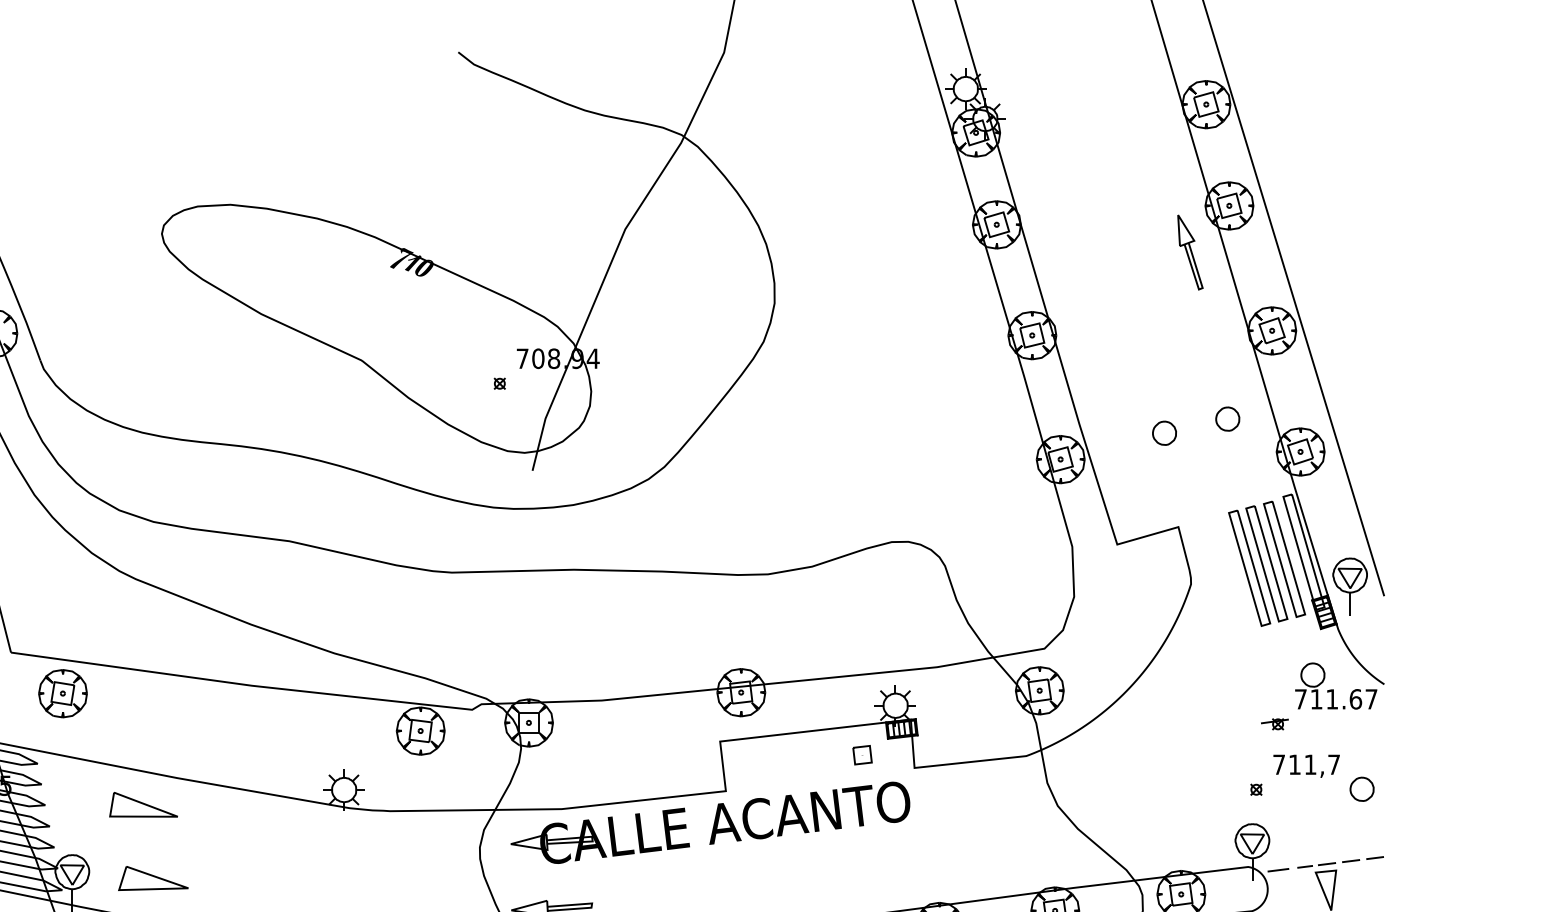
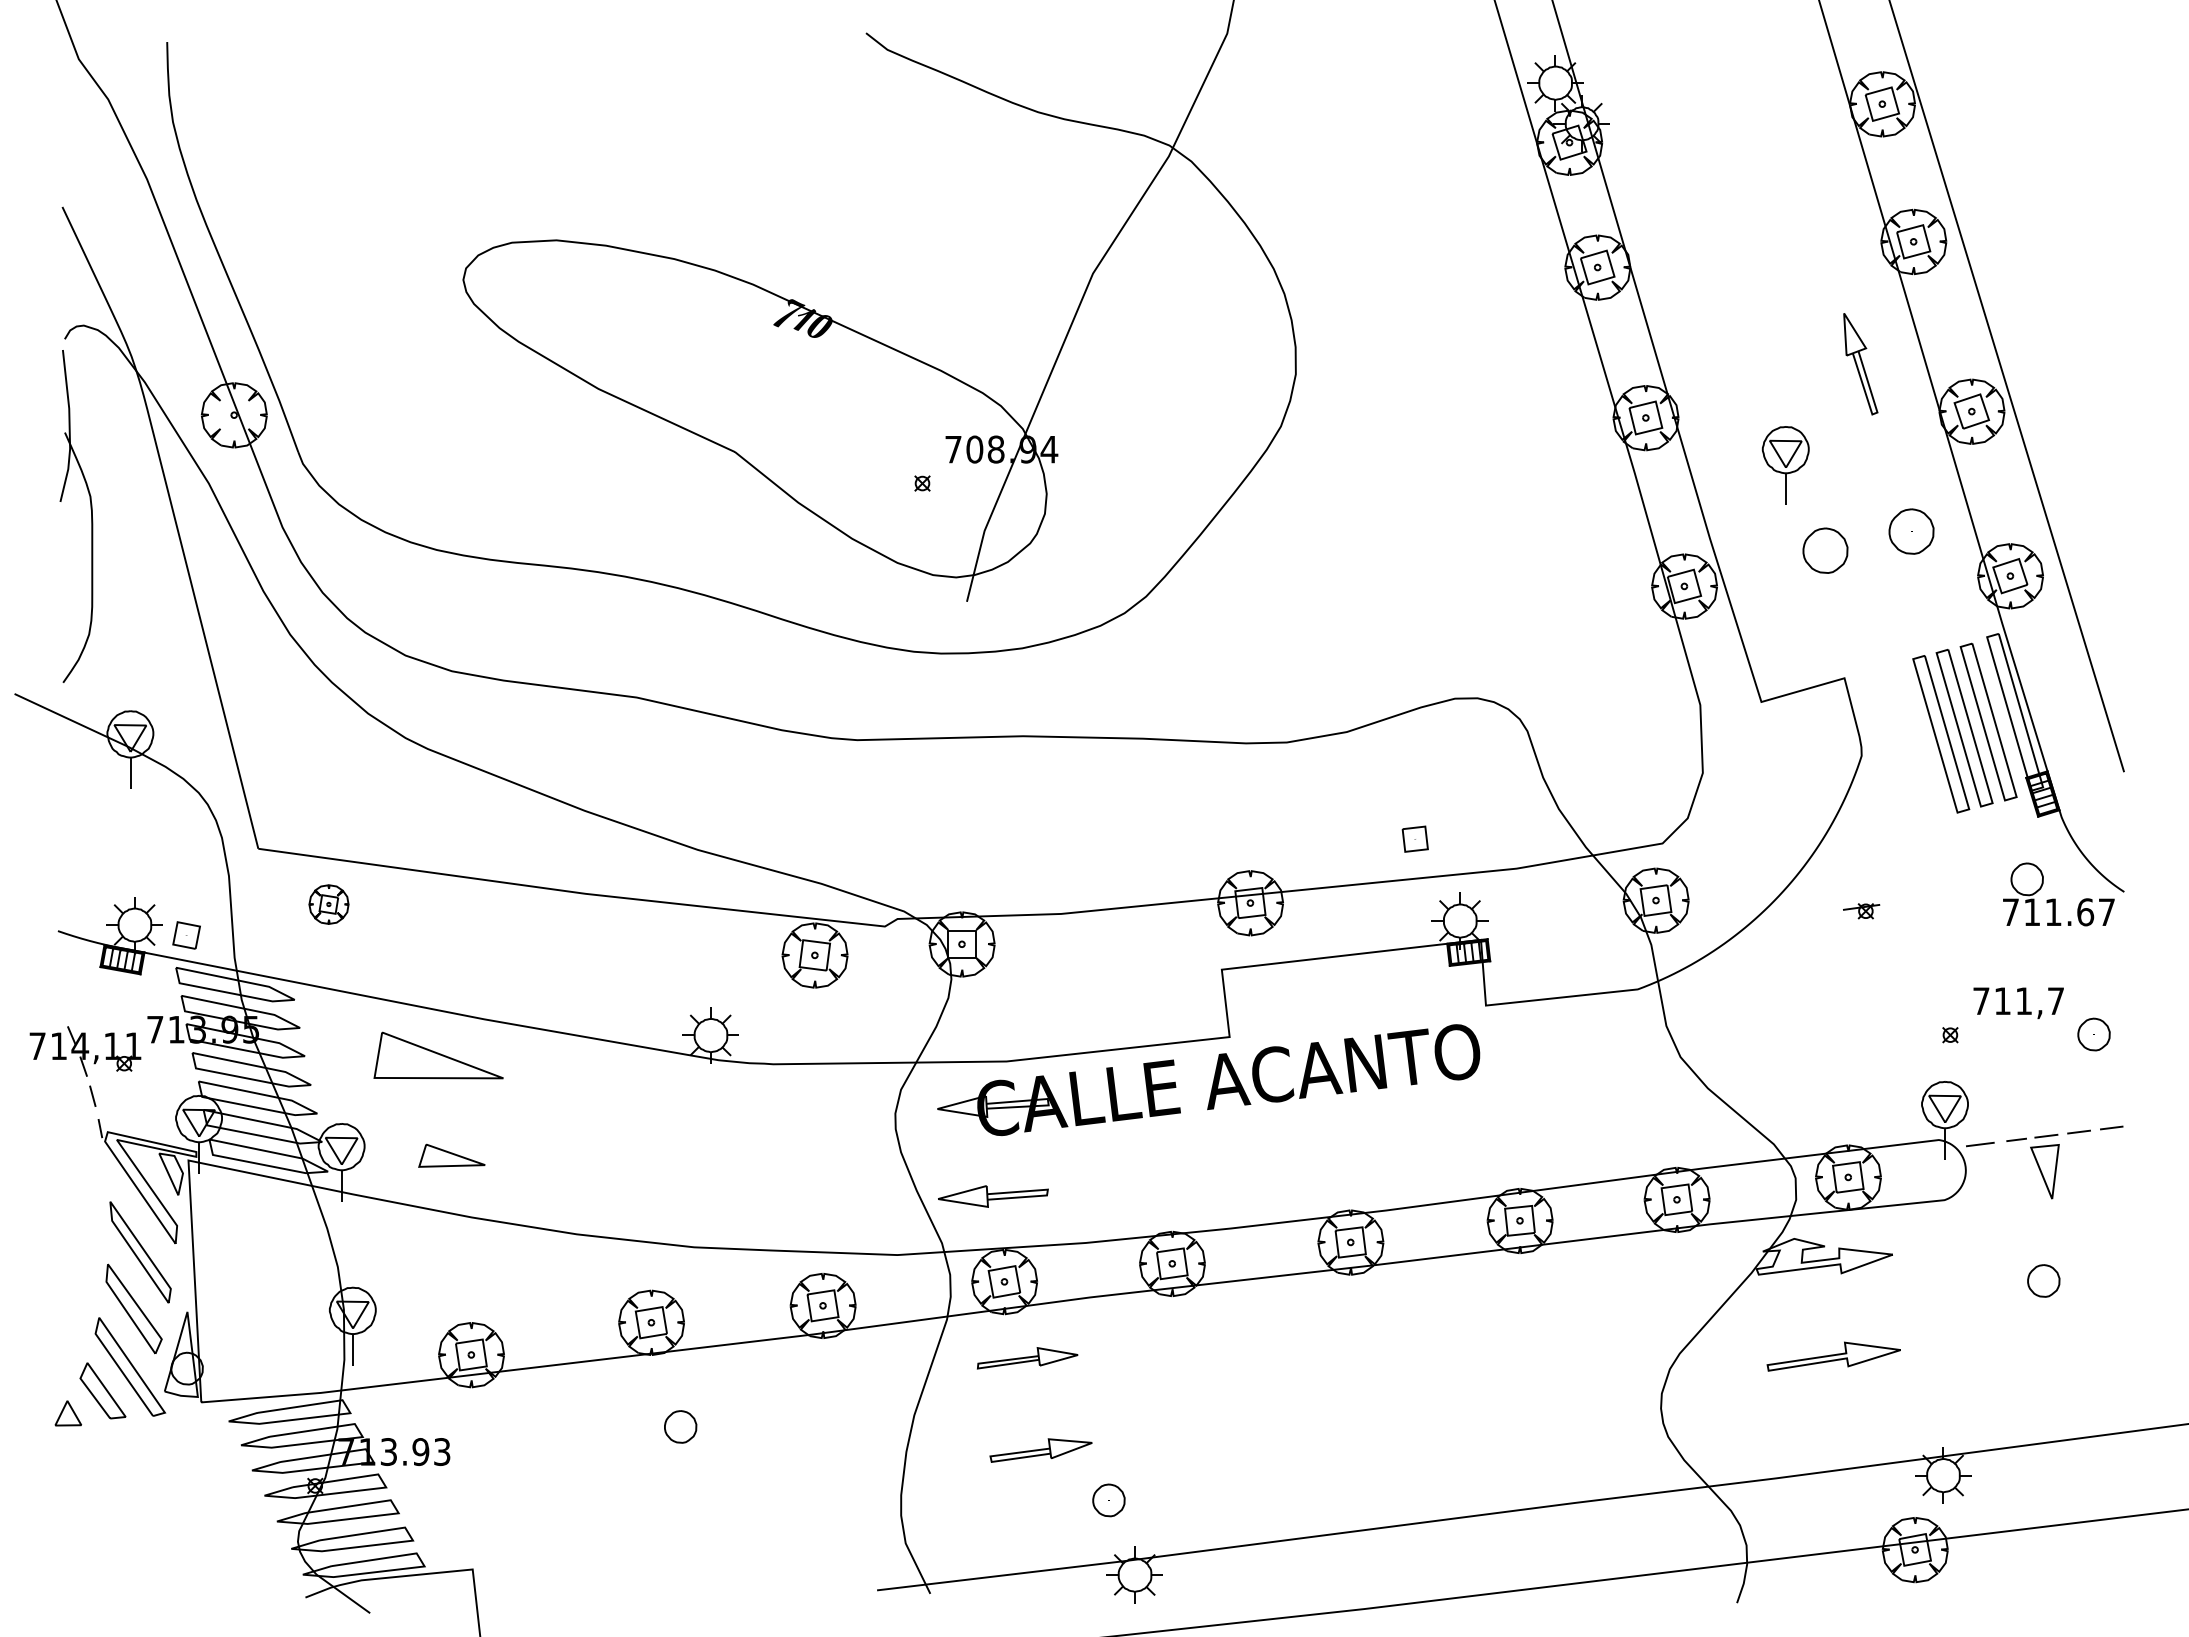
part: (1190, 252) -> (1860, 364), moved
part: (1227, 419) -> (1911, 531), size x1.4
part: (1164, 433) -> (1825, 550), size x1.4
part: (1349, 586) -> (1785, 465), moved
part: (62, 693) -> (328, 904), size x0.6
part: (1274, 724) -> (1861, 911), moved
part: (861, 754) -> (1414, 838), moved
part: (143, 804) -> (438, 1055), size x1.4
part: (153, 878) -> (451, 1155), size x0.7

